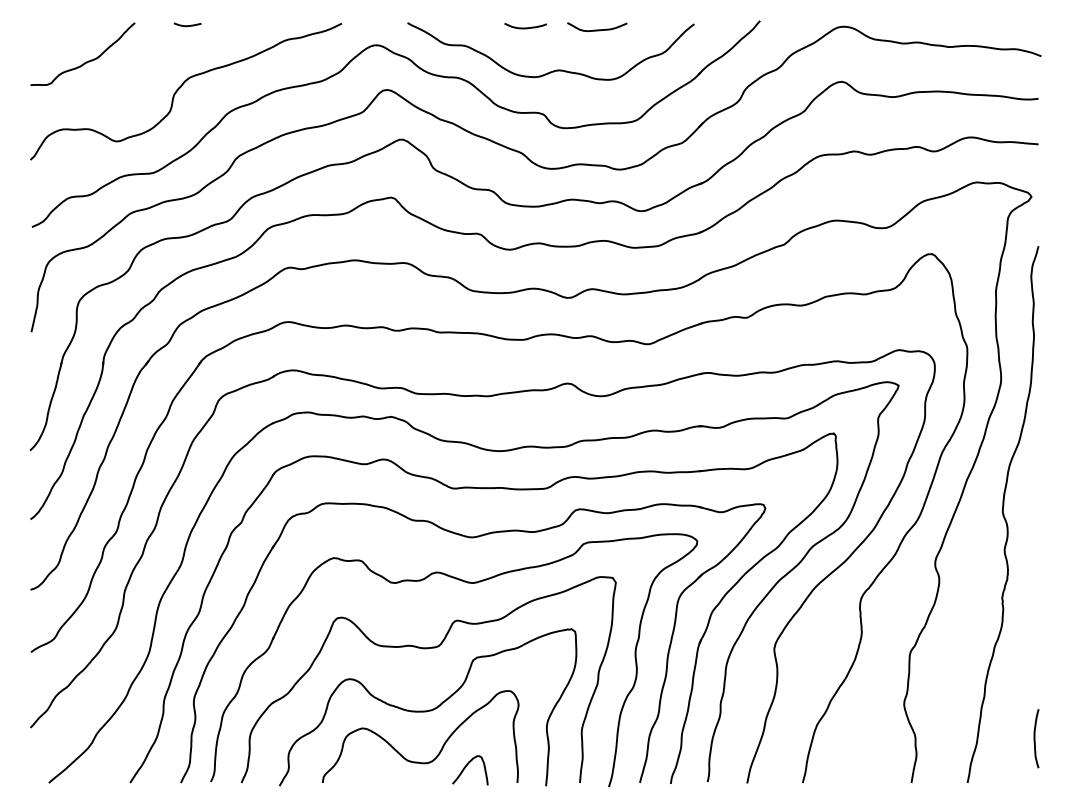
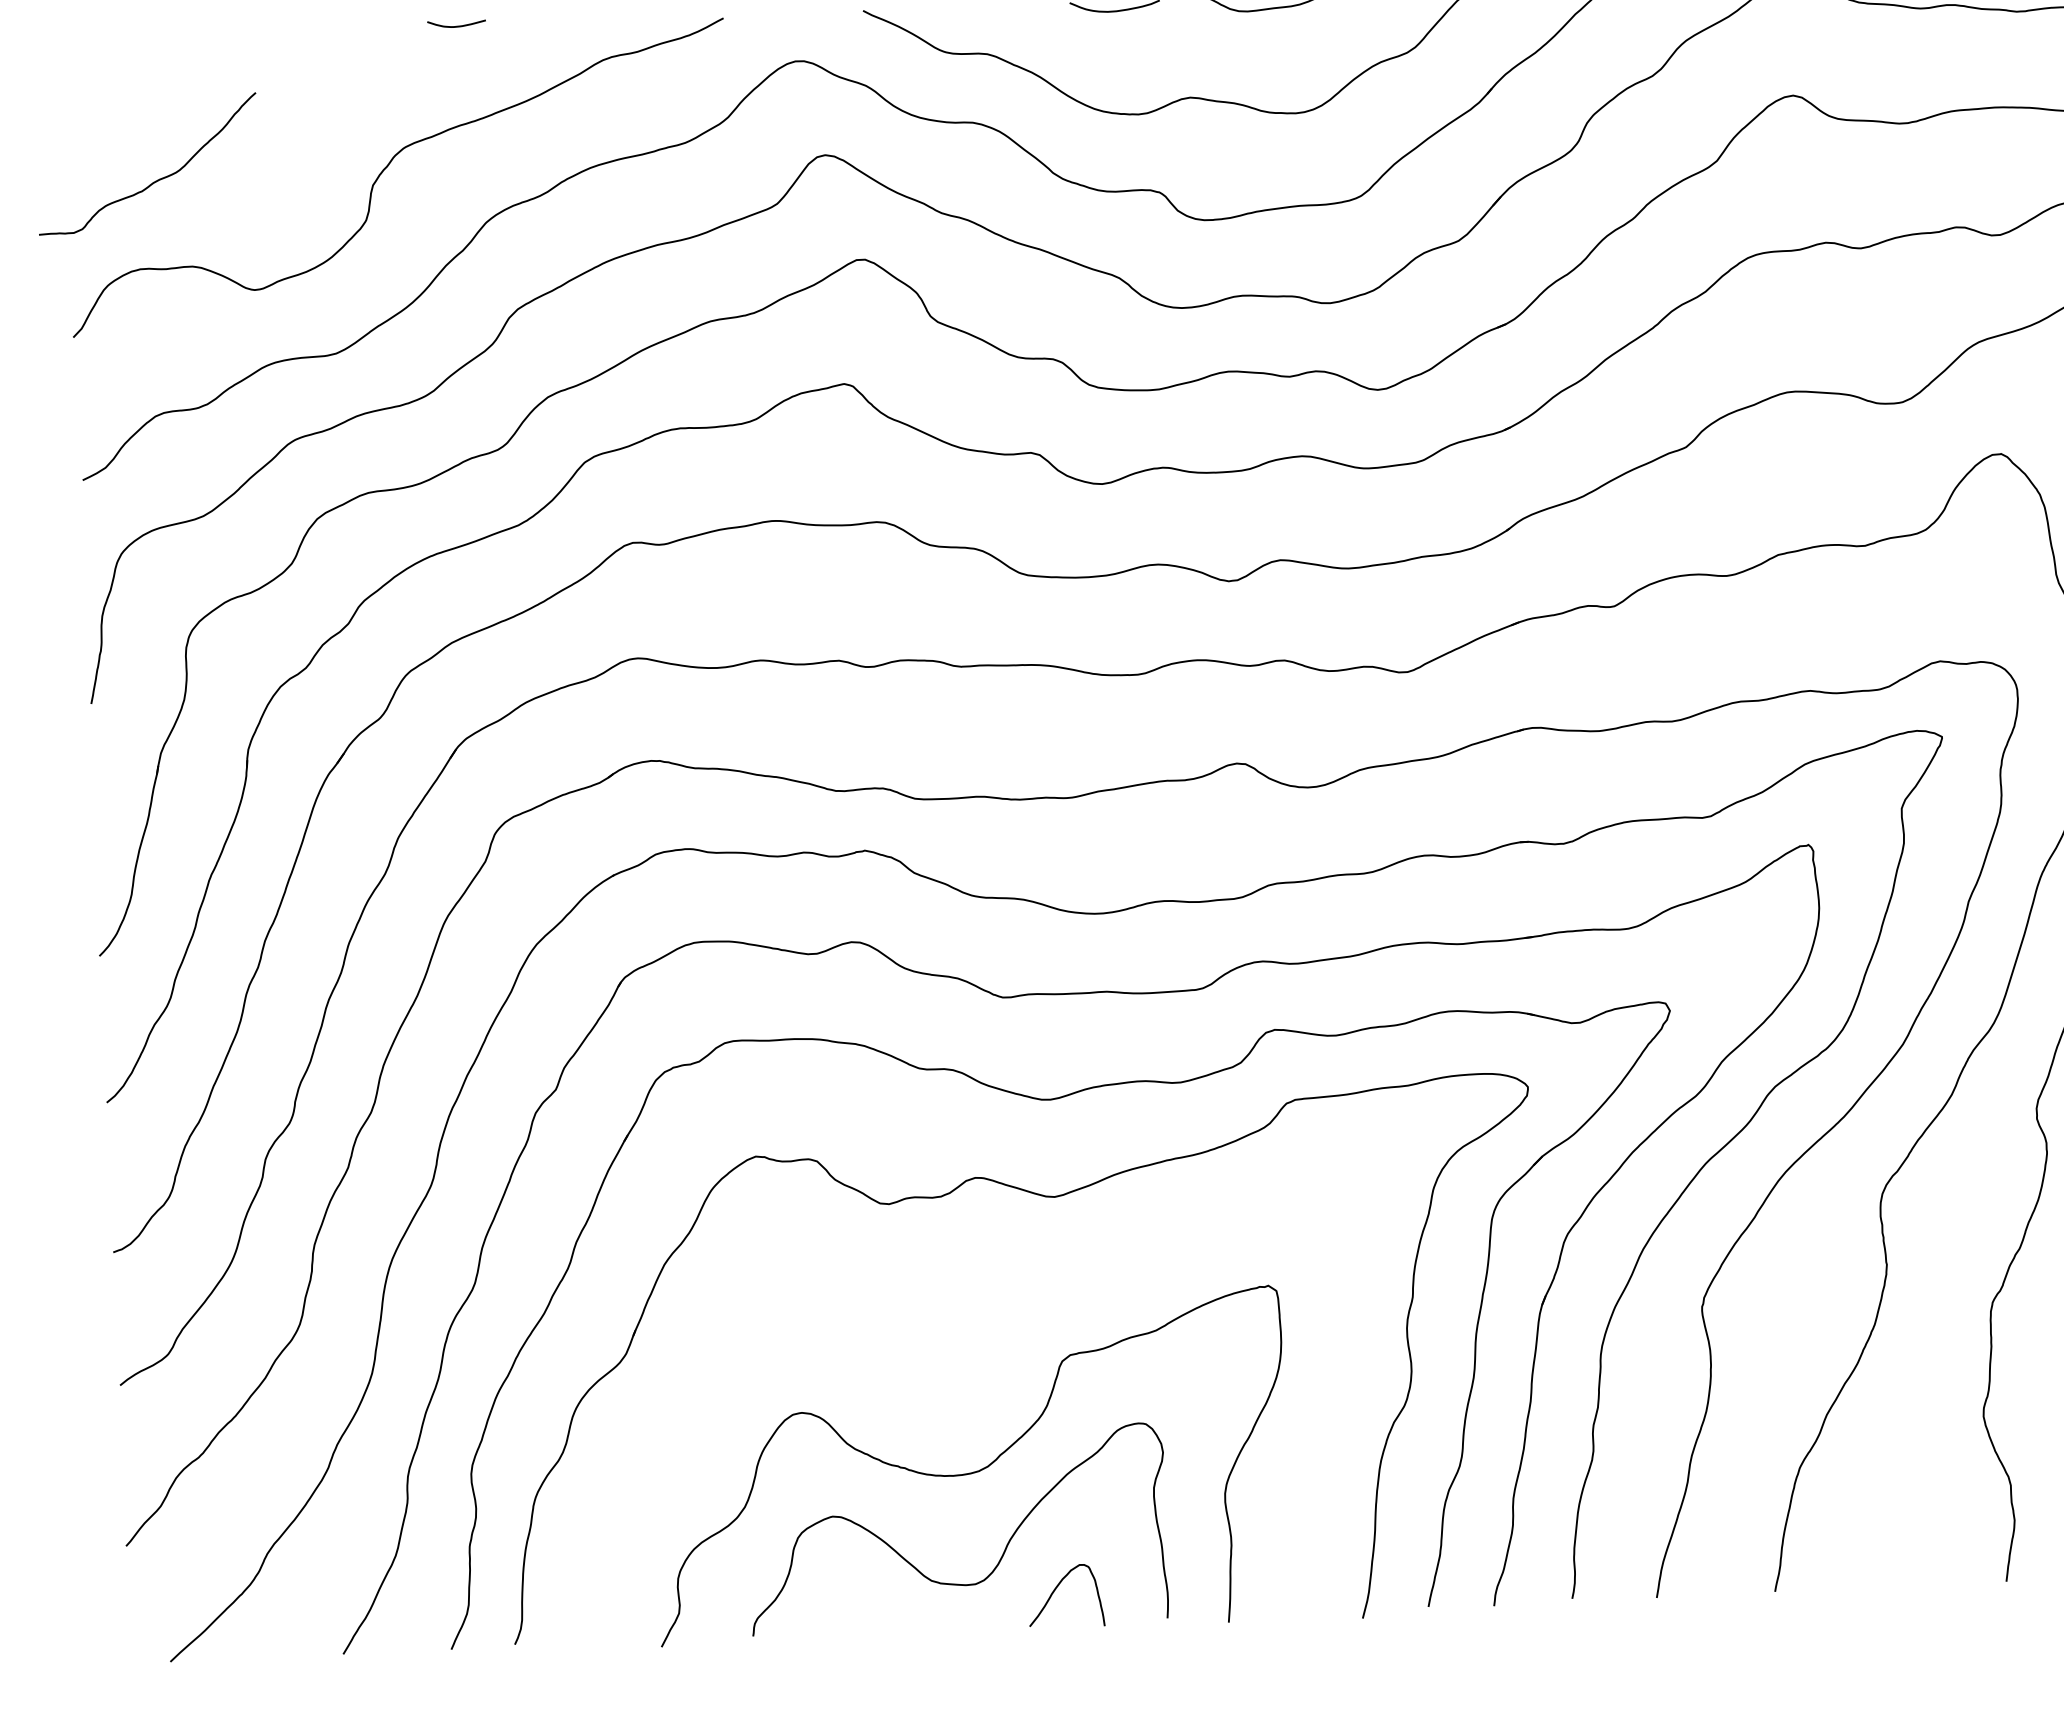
curve: (187, 25) -> (456, 25), moved
curve: (86, 61) -> (155, 179), moved
part: (427, 649) -> (963, 1342), removed

